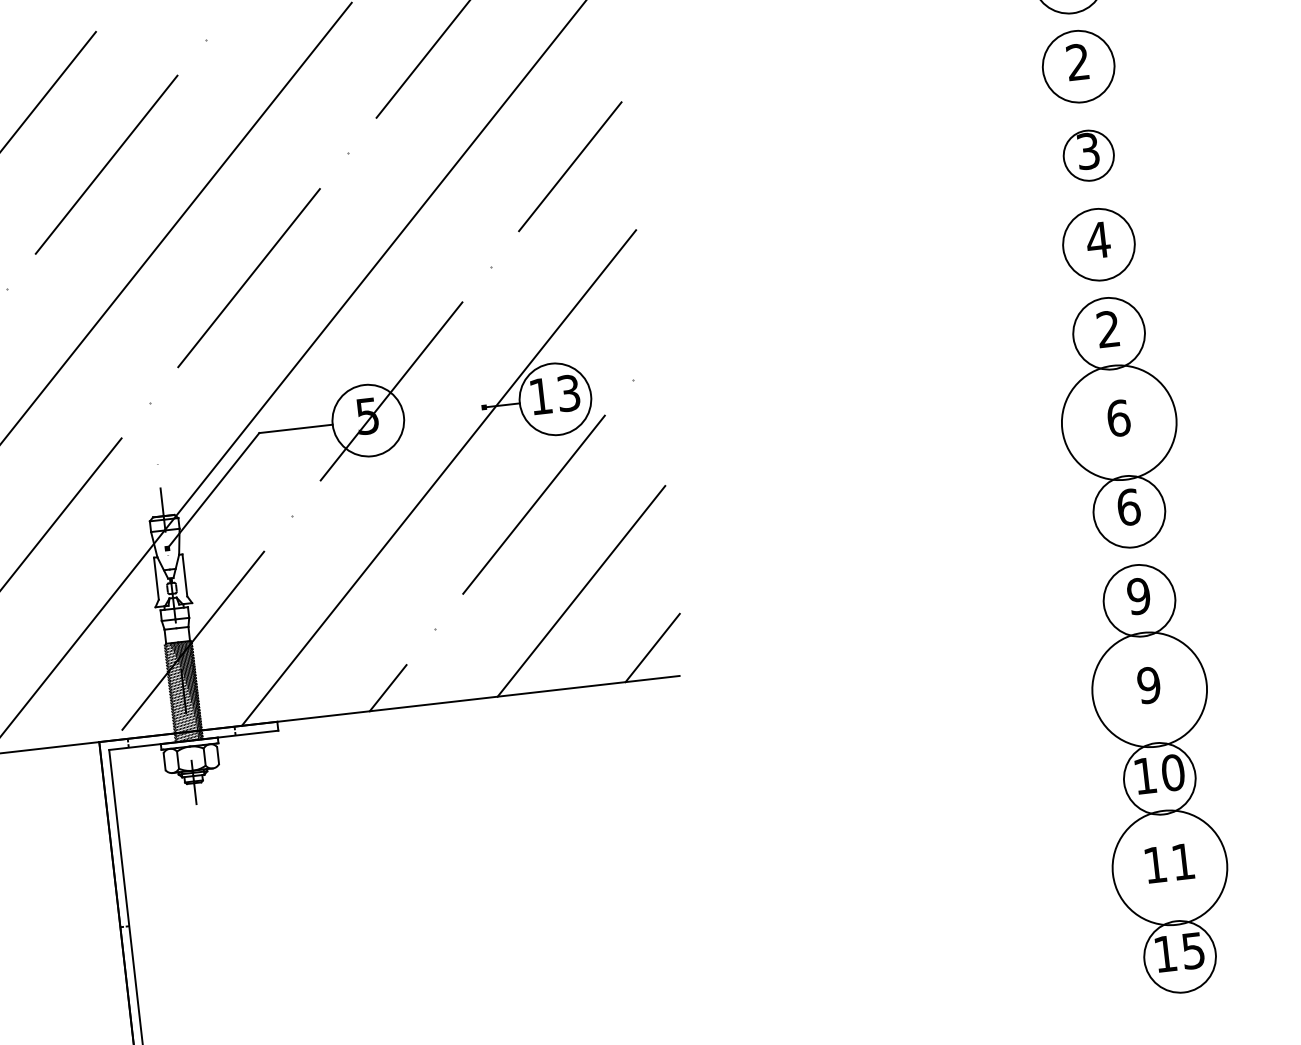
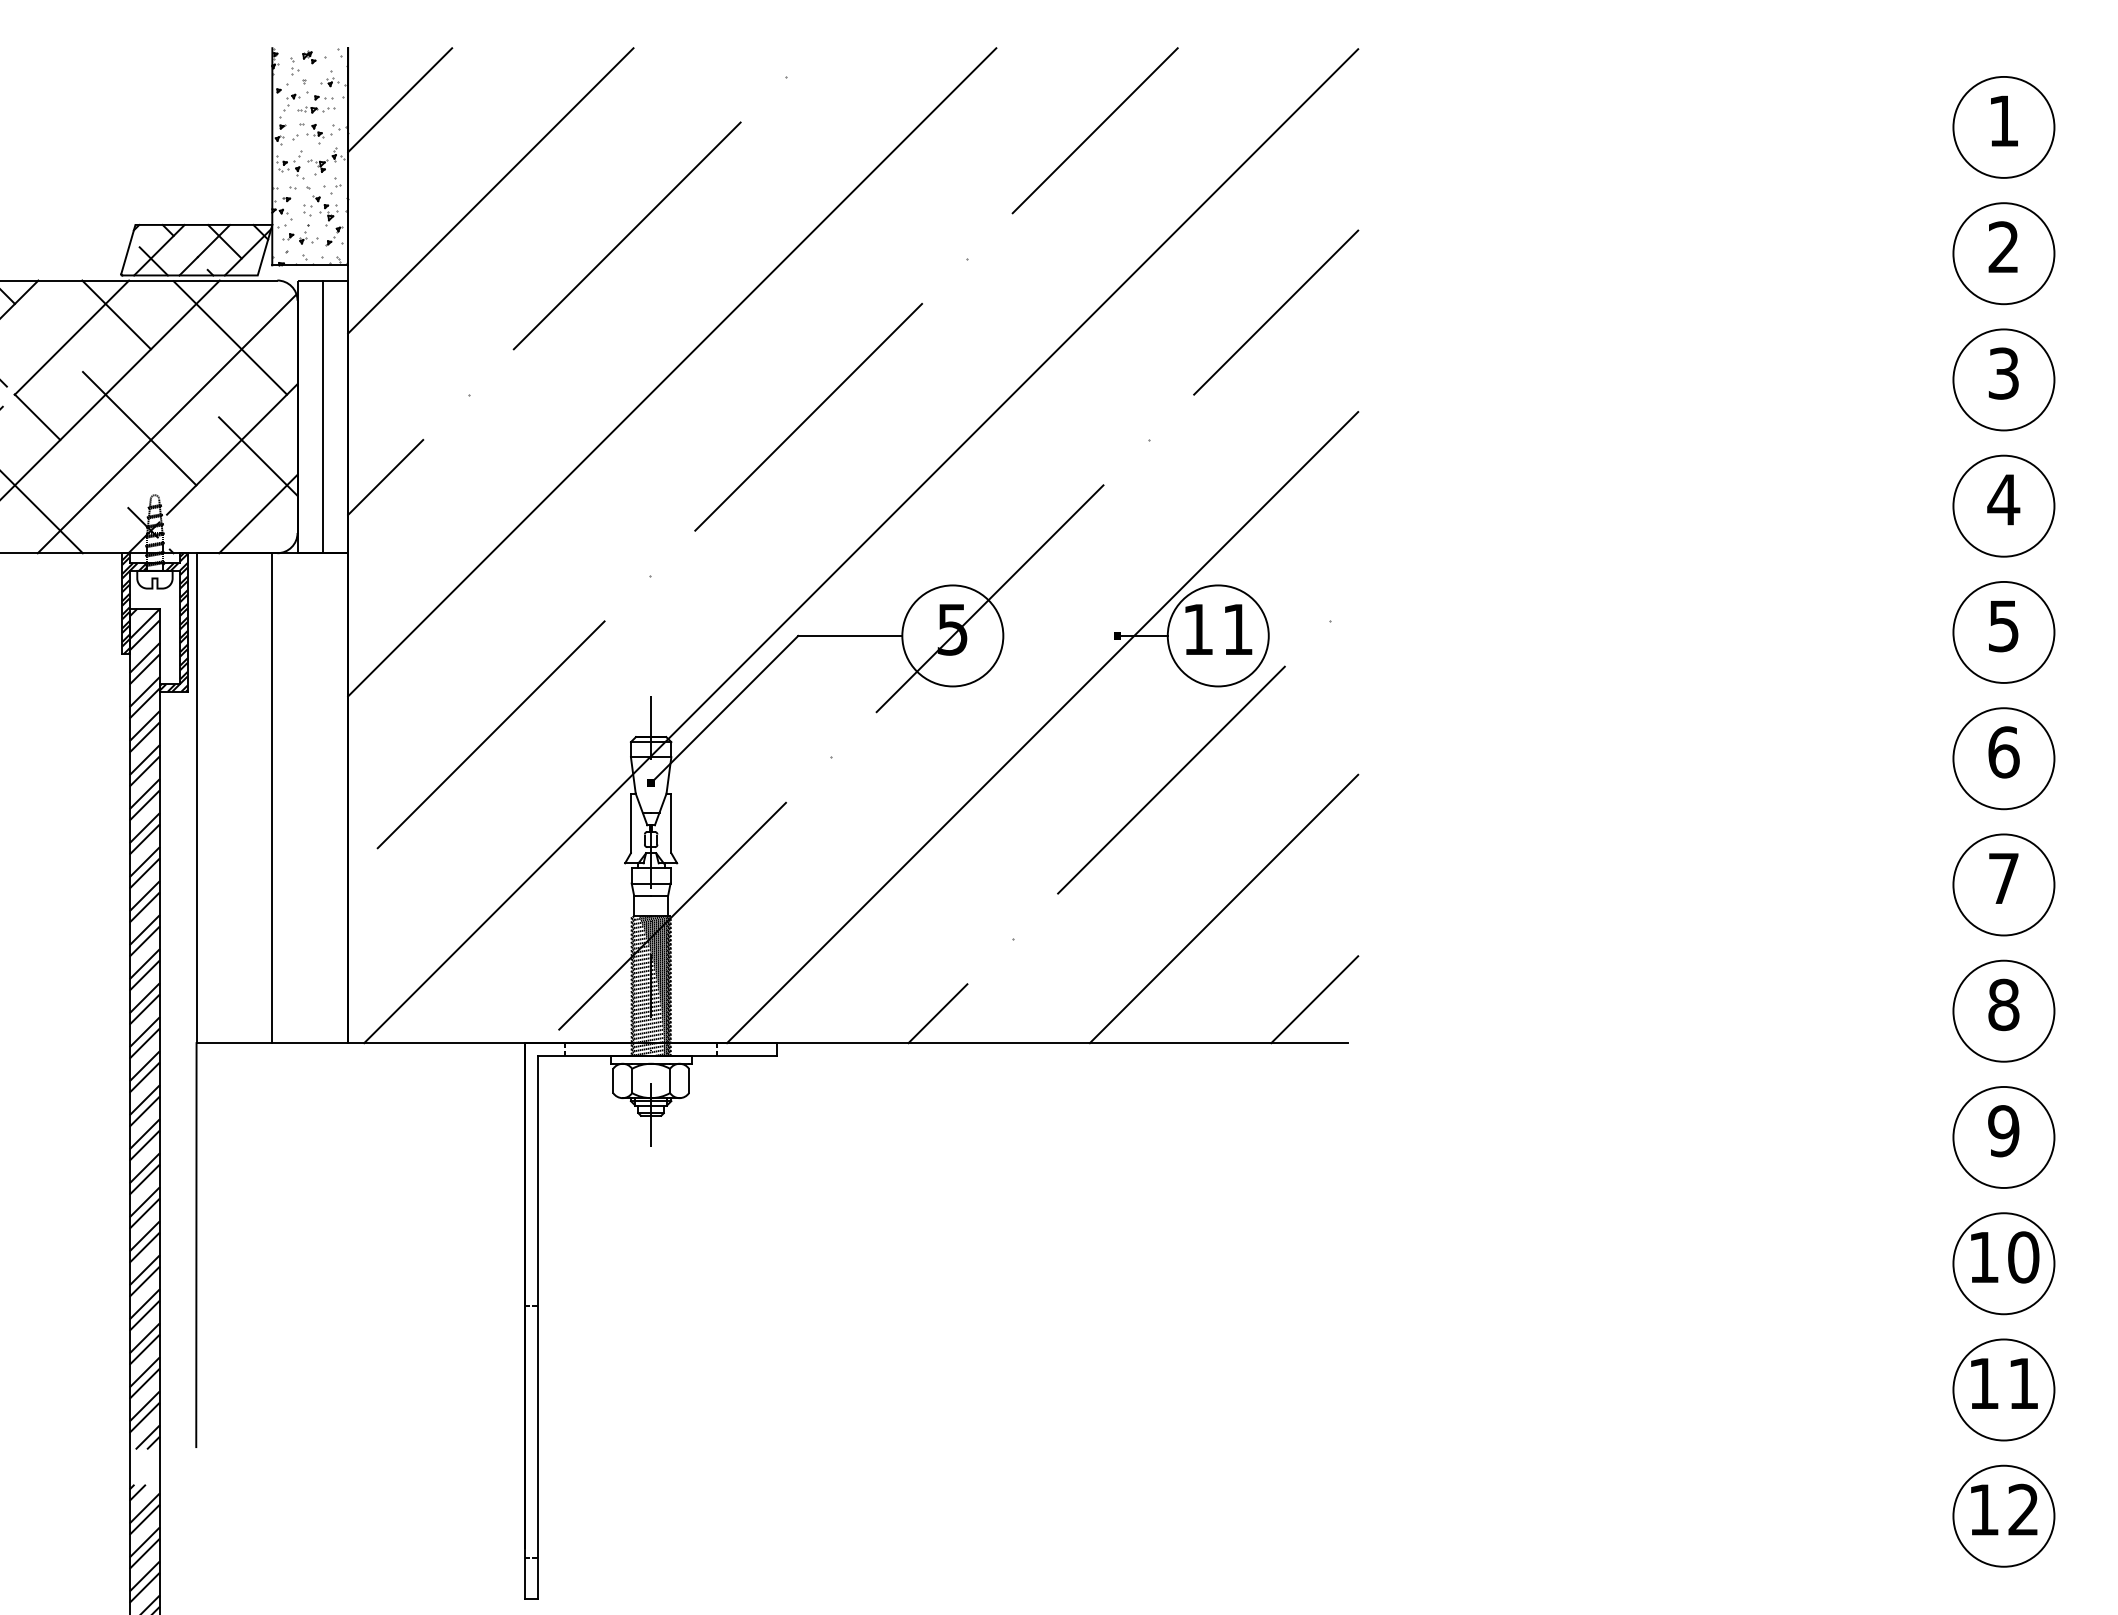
circle: (1088, 155) -> (2003, 379), size x1.43
text: (1108, 329) -> (2003, 626), 2 -> 5
text: (568, 393) -> (1237, 629), 13 -> 11
circle: (1118, 422) -> (2003, 758), size x0.62
text: (1128, 507) -> (2003, 878), 6 -> 7
text: (1138, 596) -> (2003, 1005), 9 -> 8
circle: (1149, 689) -> (2003, 1136), size x0.62
circle: (1169, 867) -> (2003, 1389), size x0.62
text: (1193, 950) -> (2023, 1509), 15 -> 12

